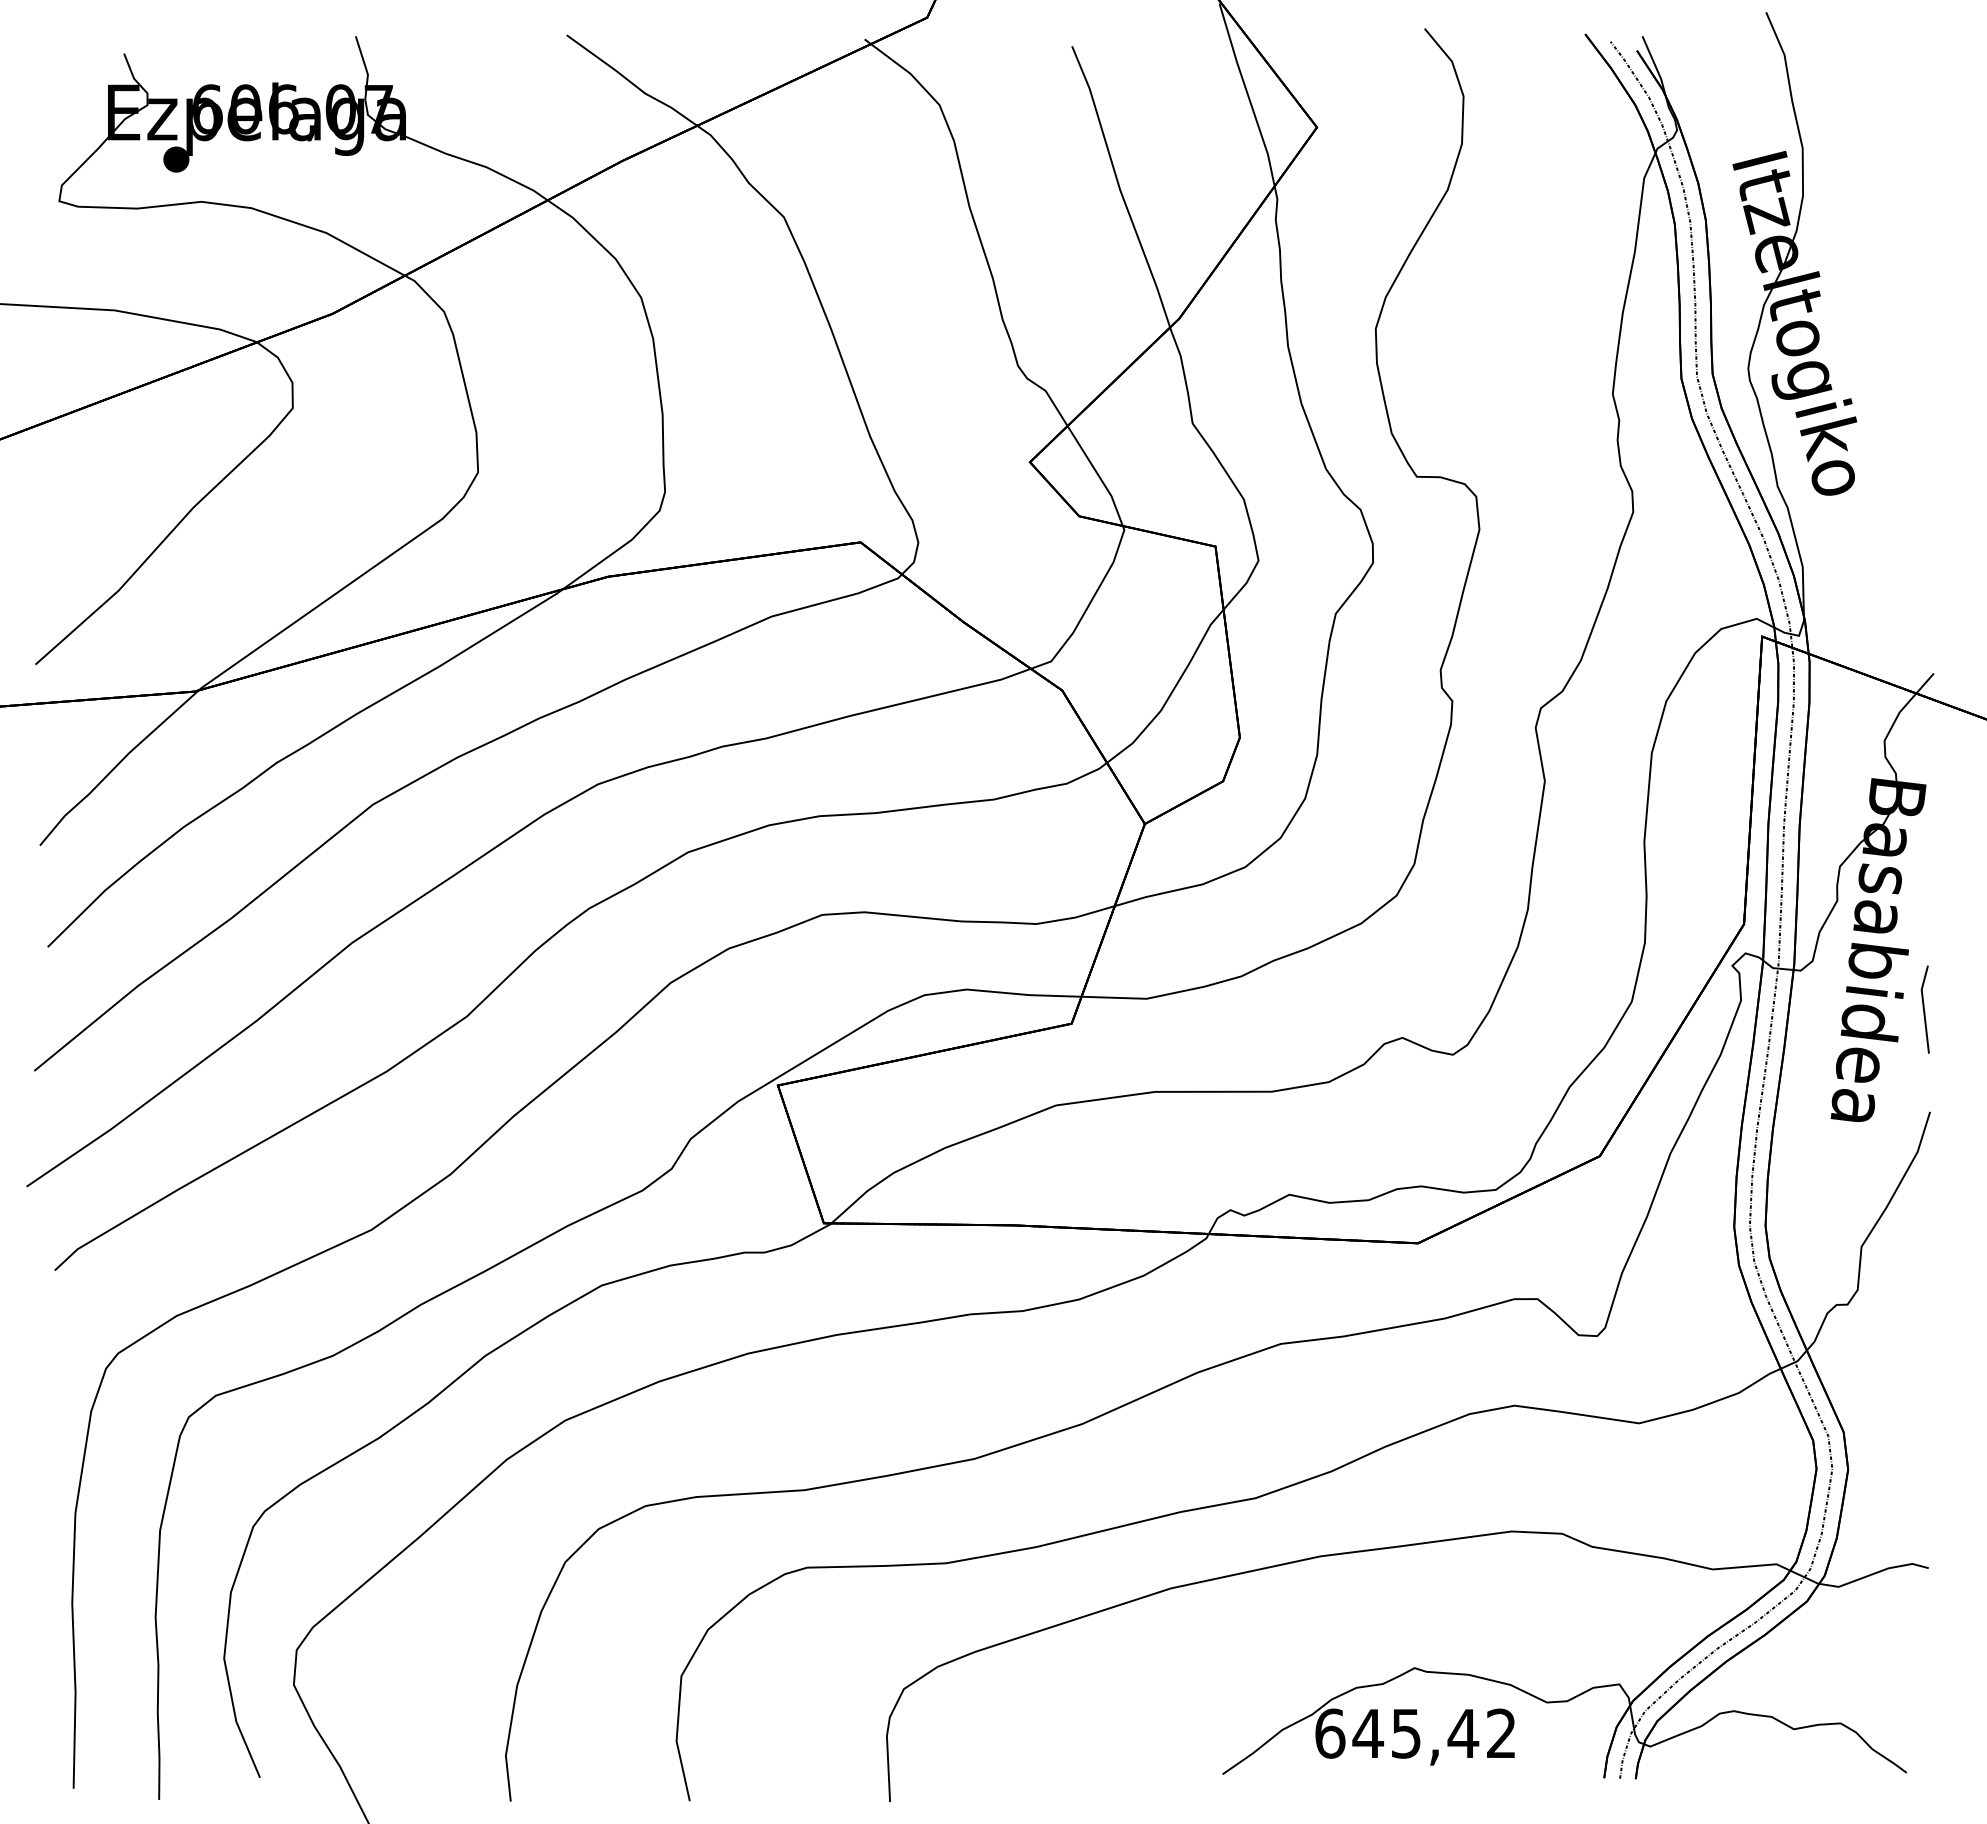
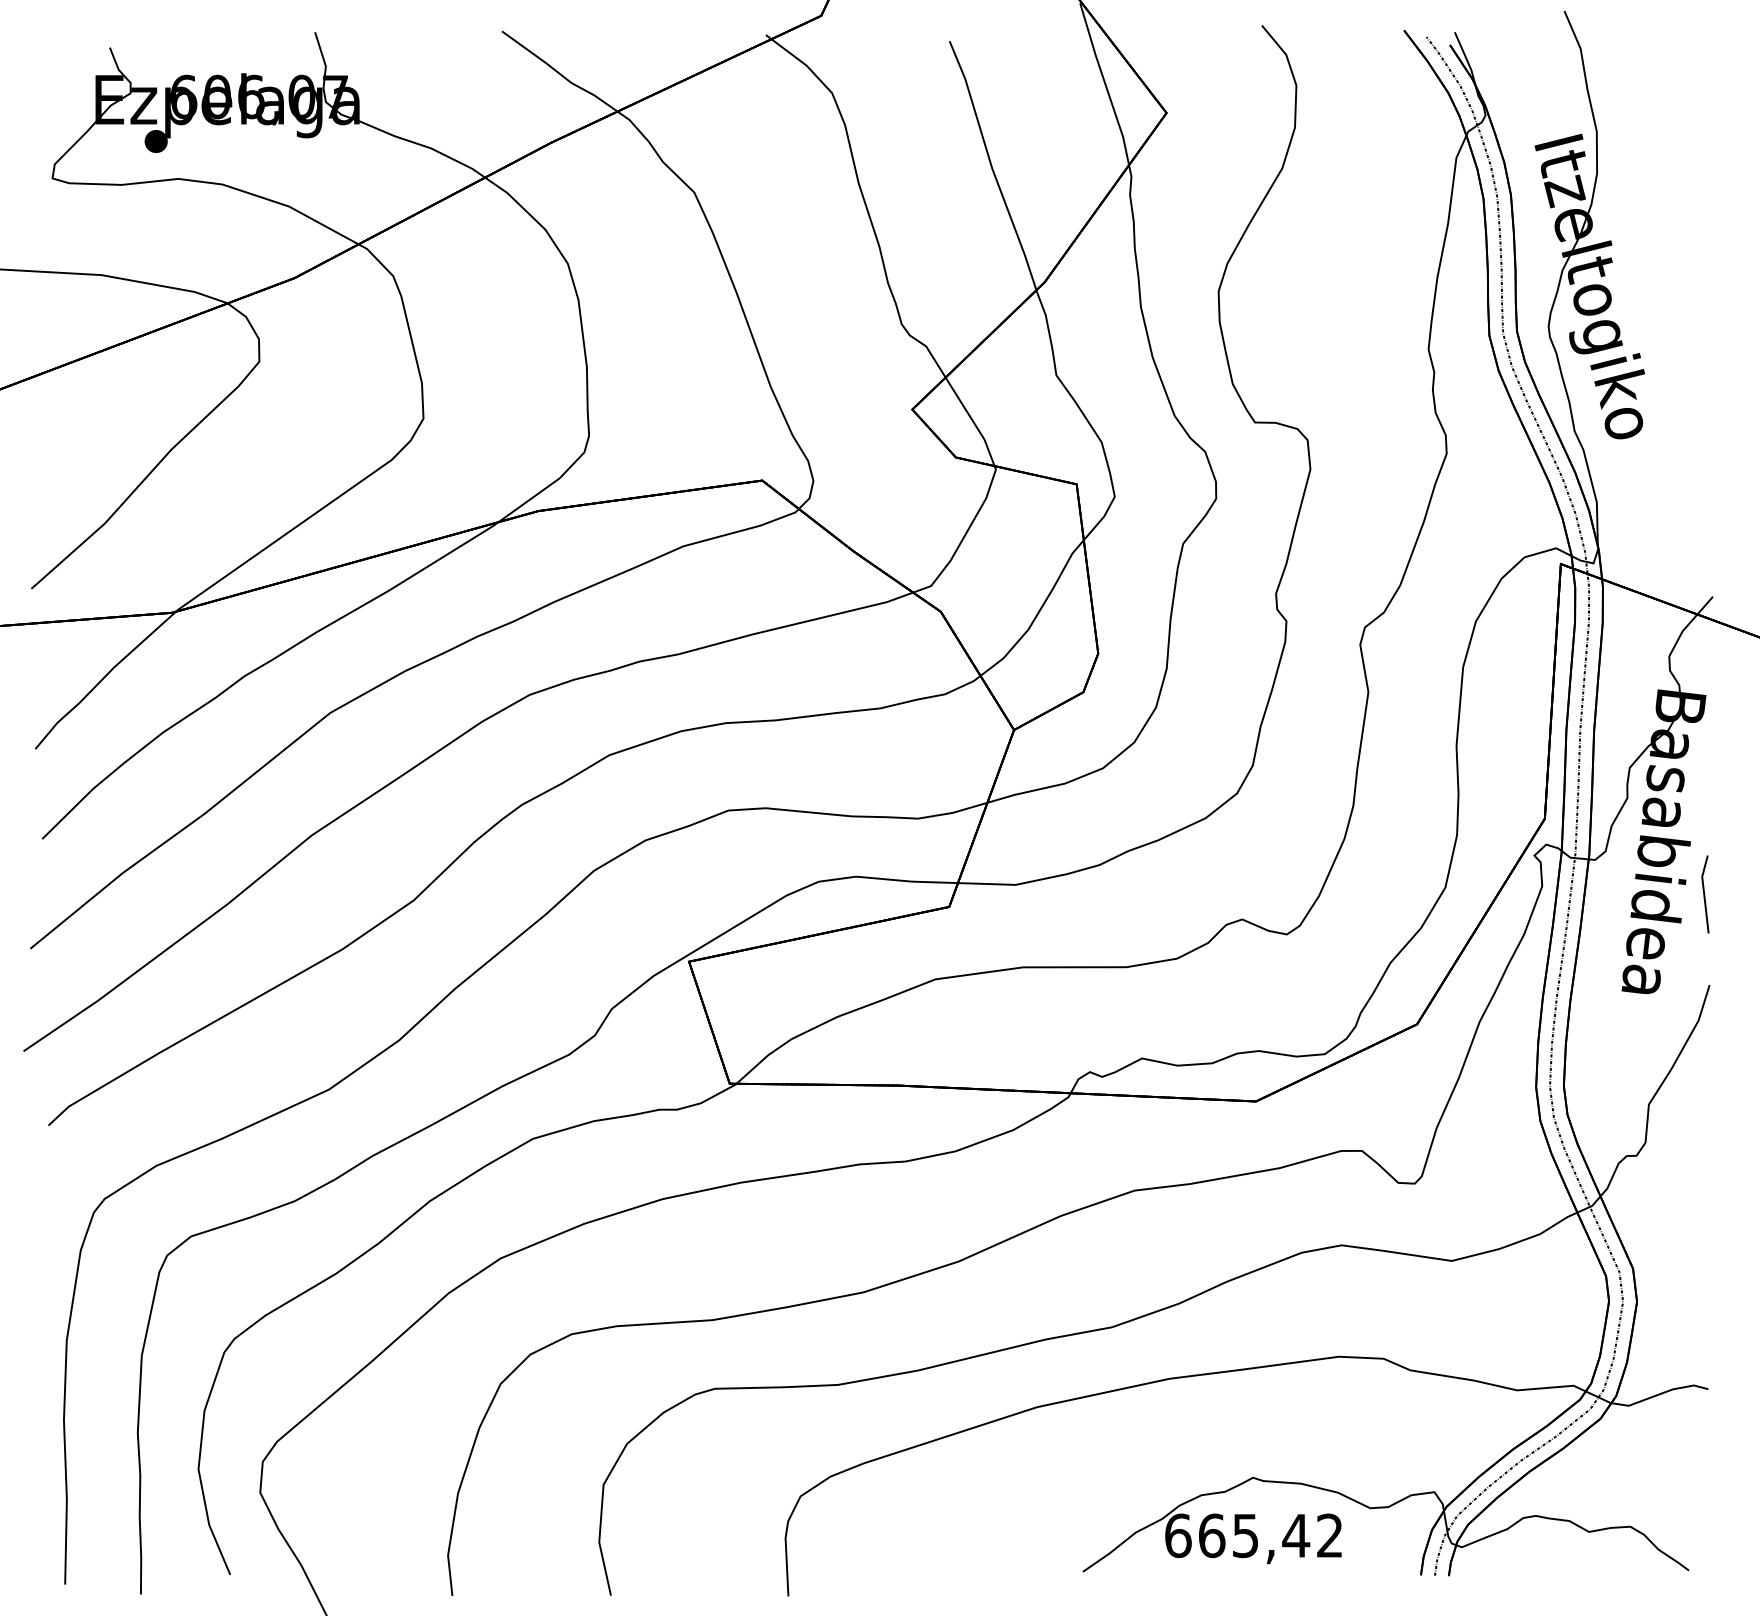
text: (1368, 1733) -> (1212, 1535), 645,42 -> 665,42

